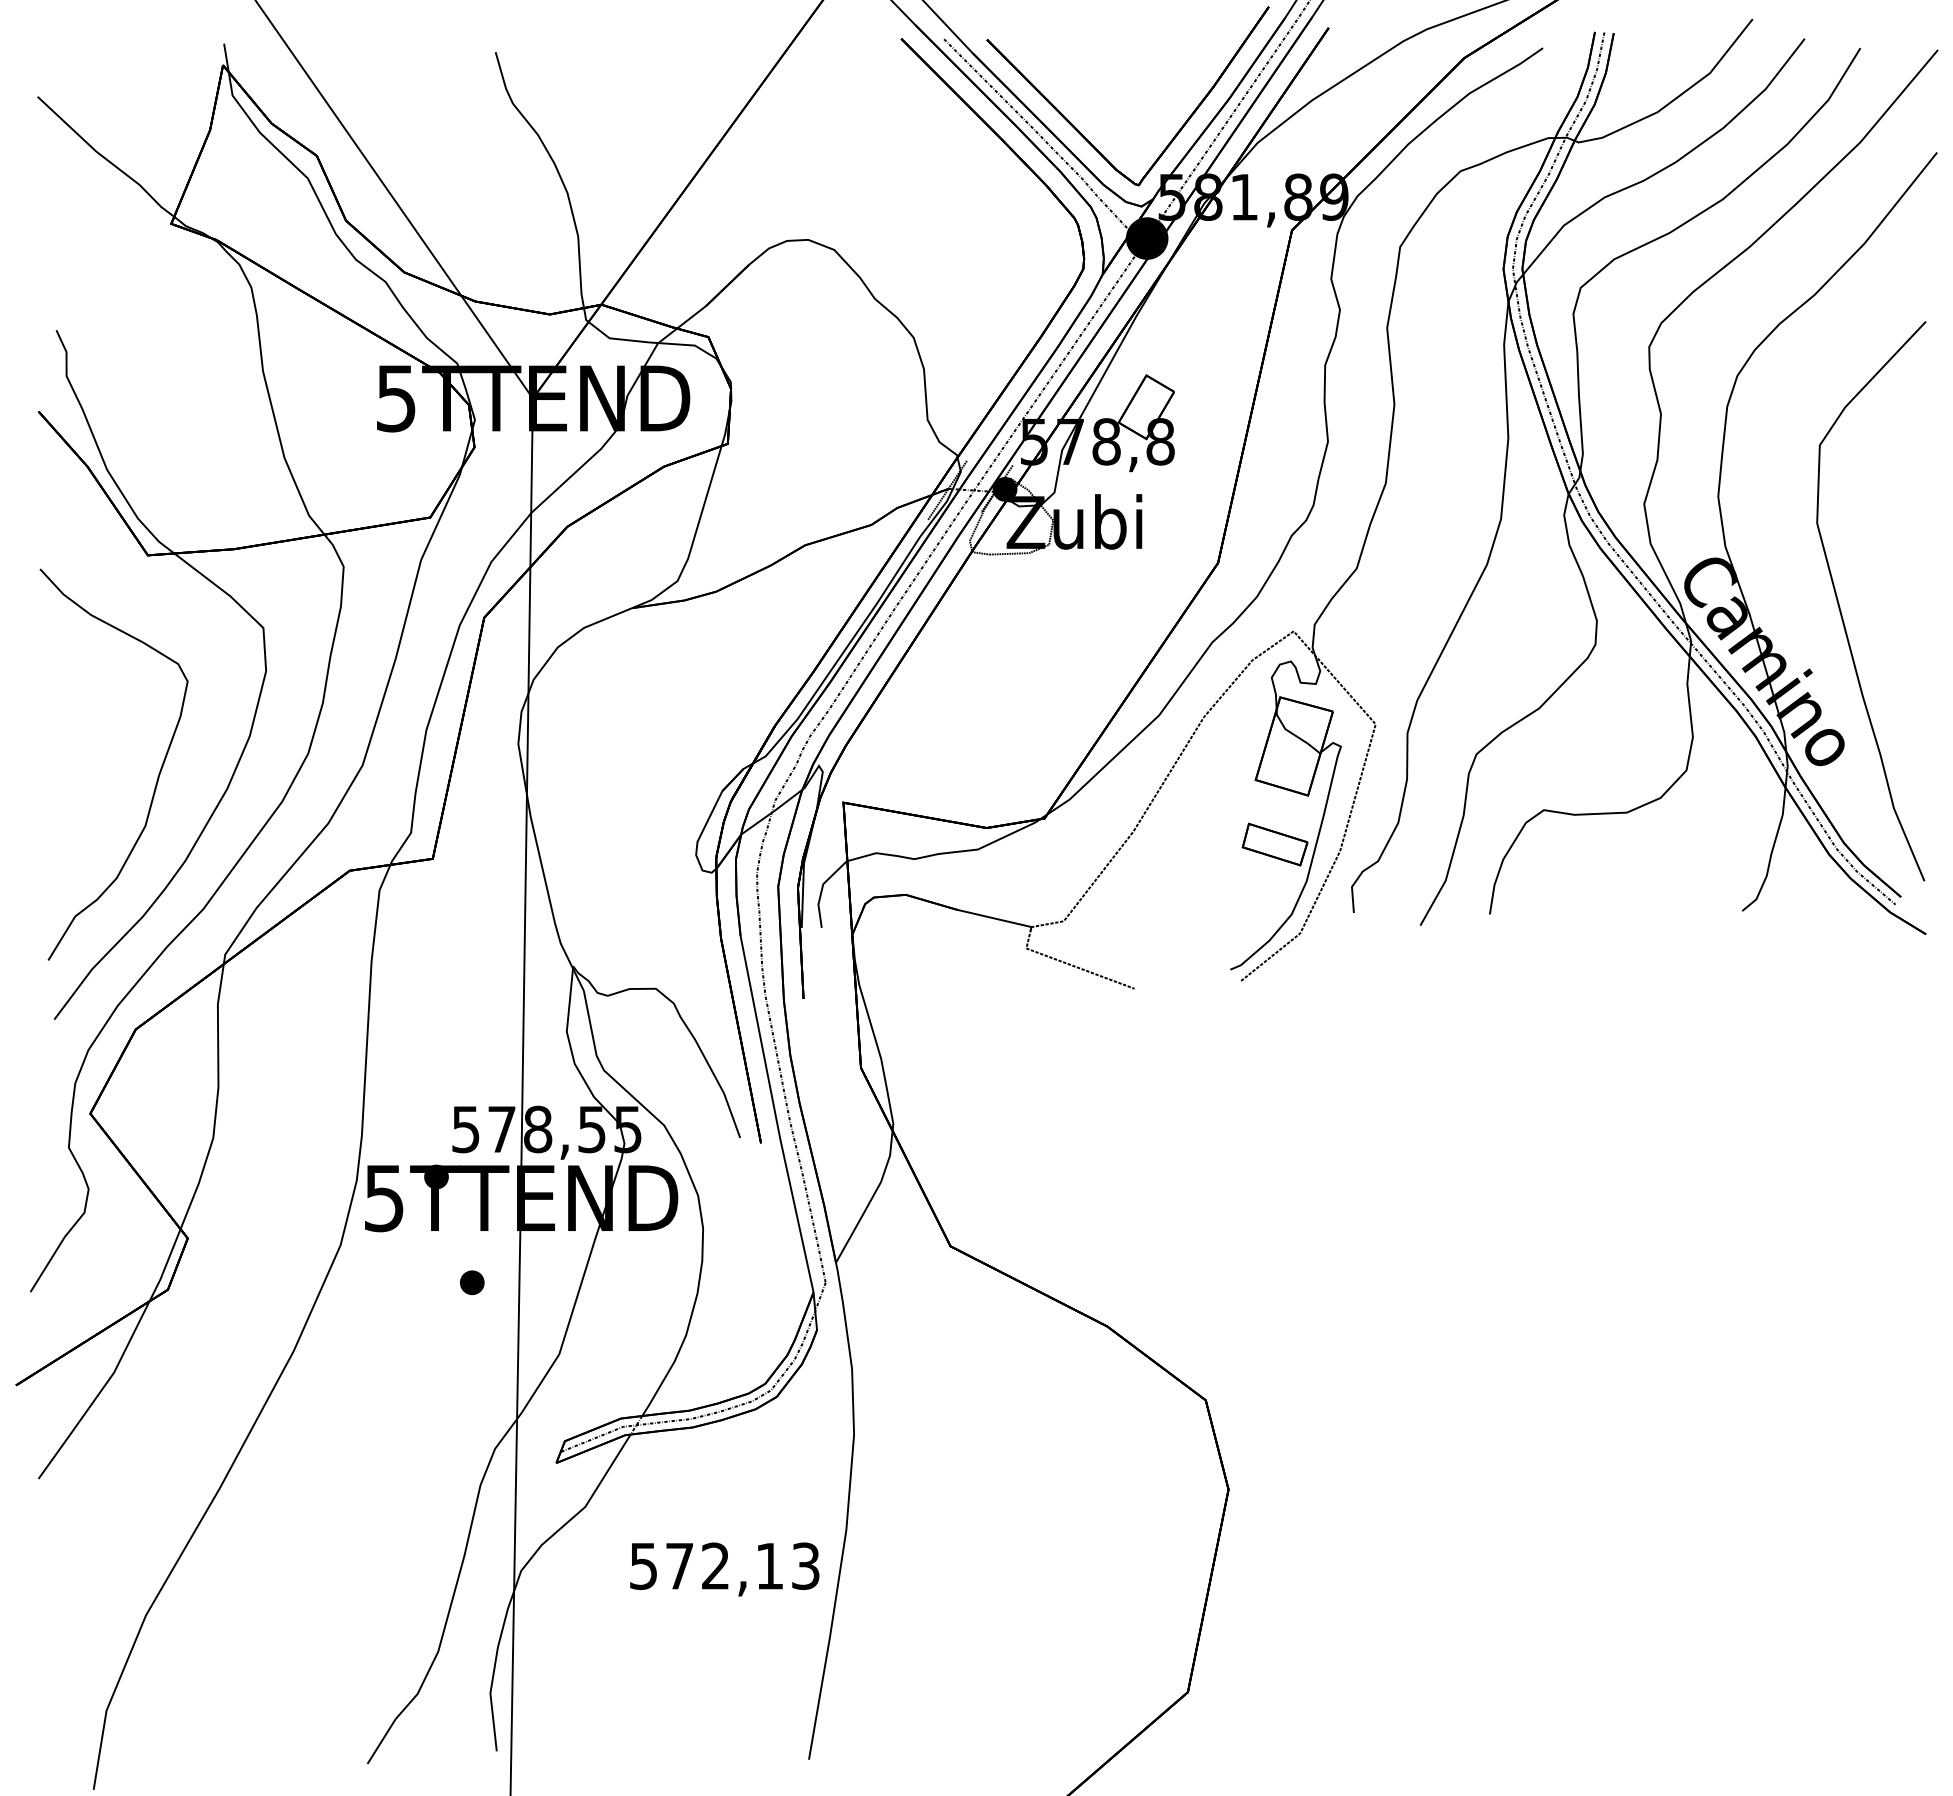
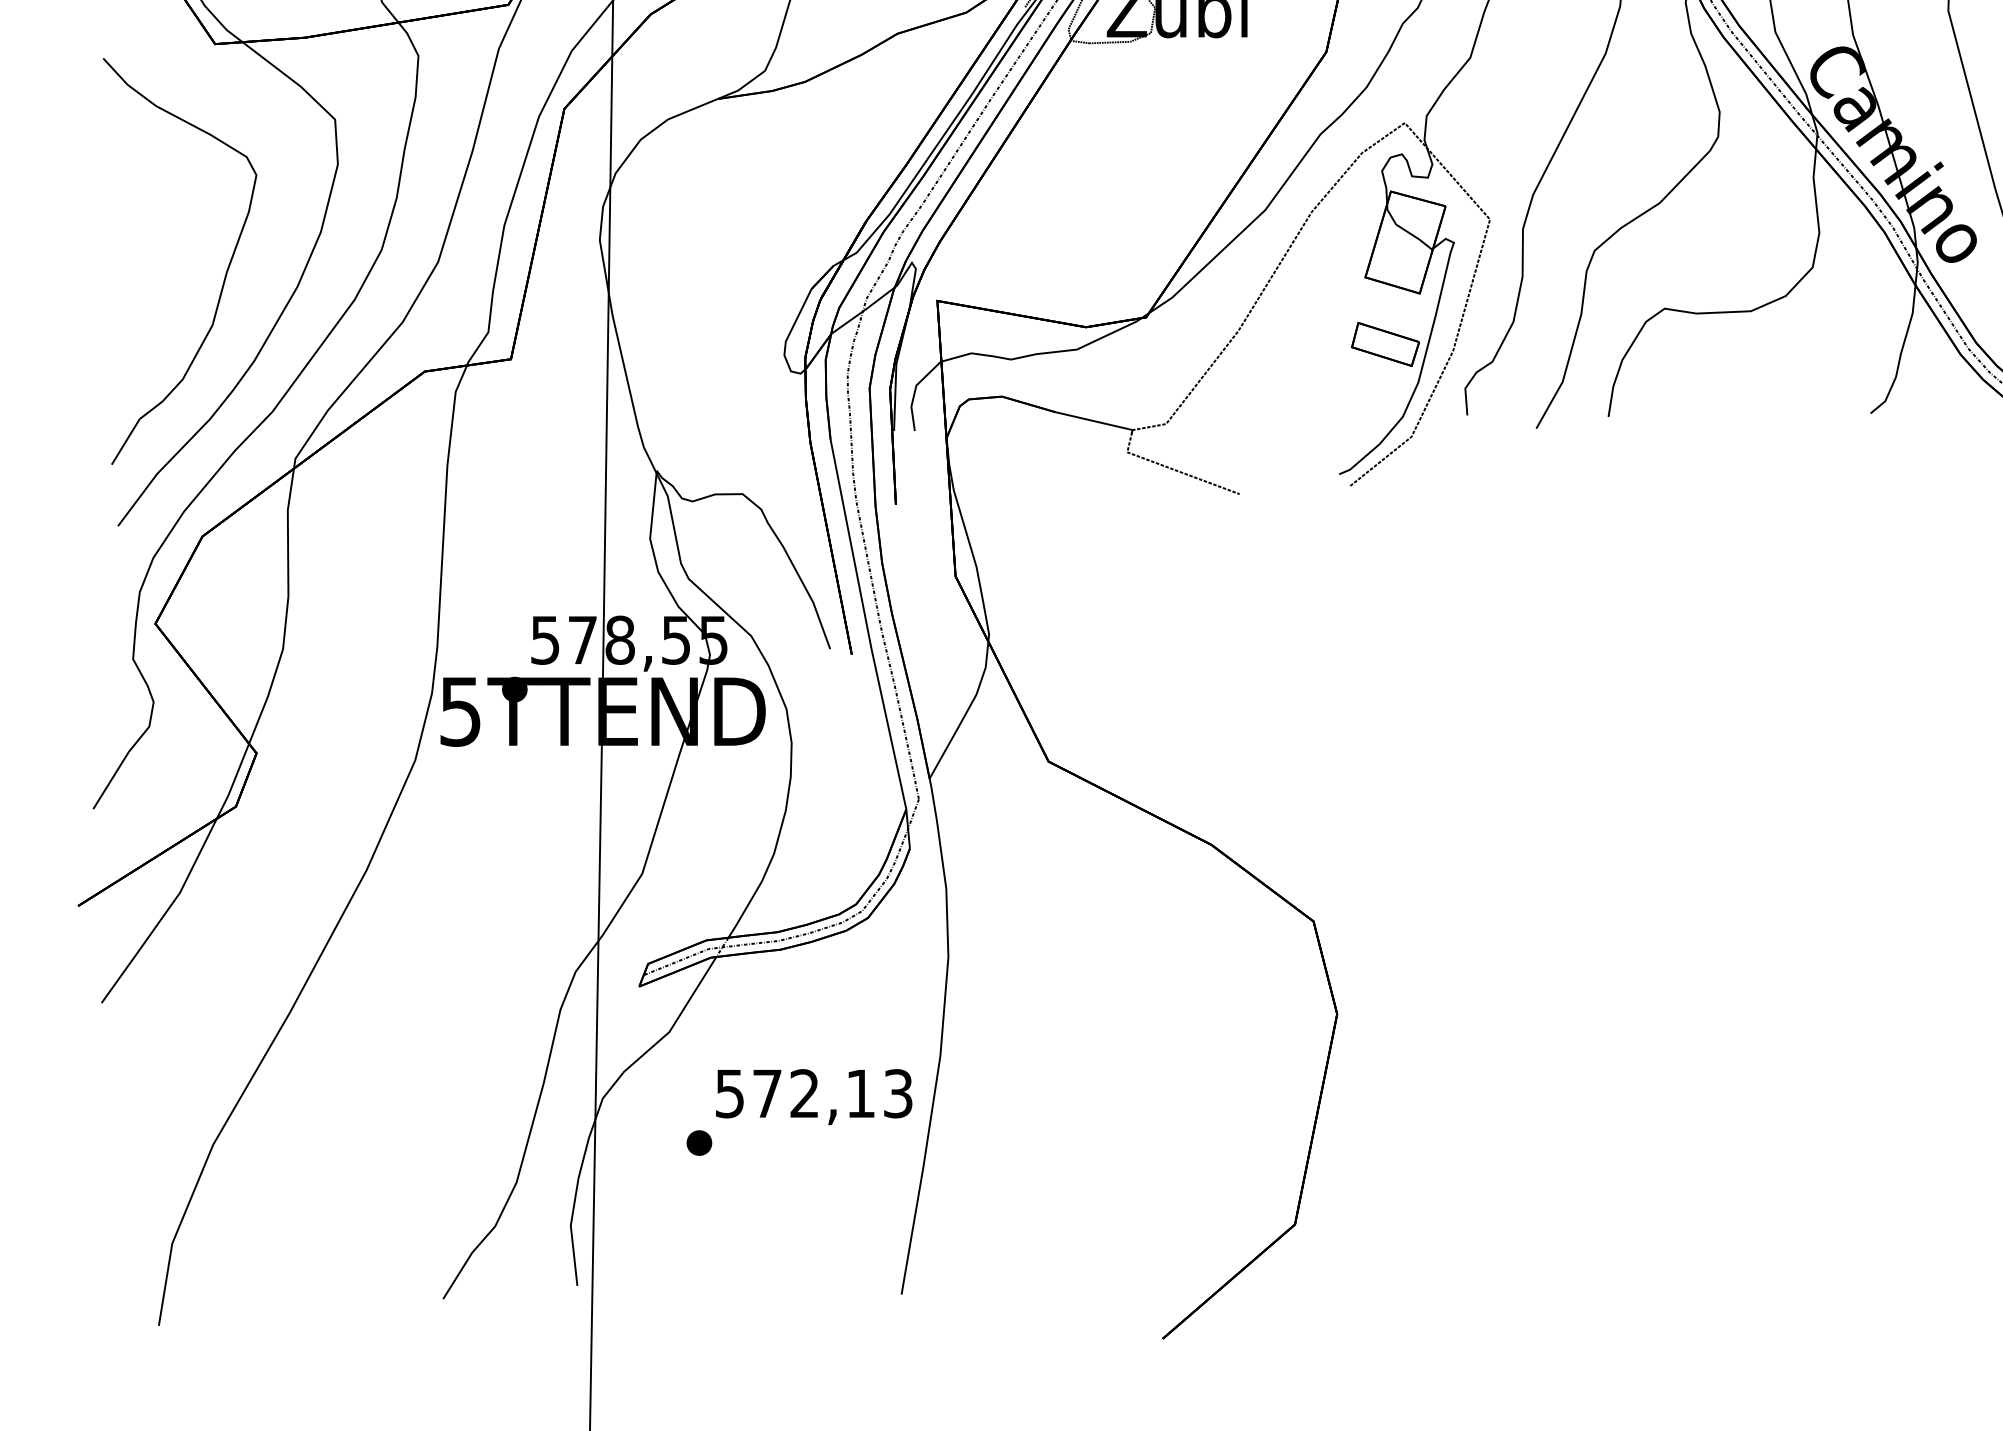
part: (472, 1282) -> (699, 1142), moved

